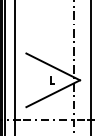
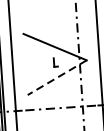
line: (53, 93) -> (57, 77), solid -> dashed

